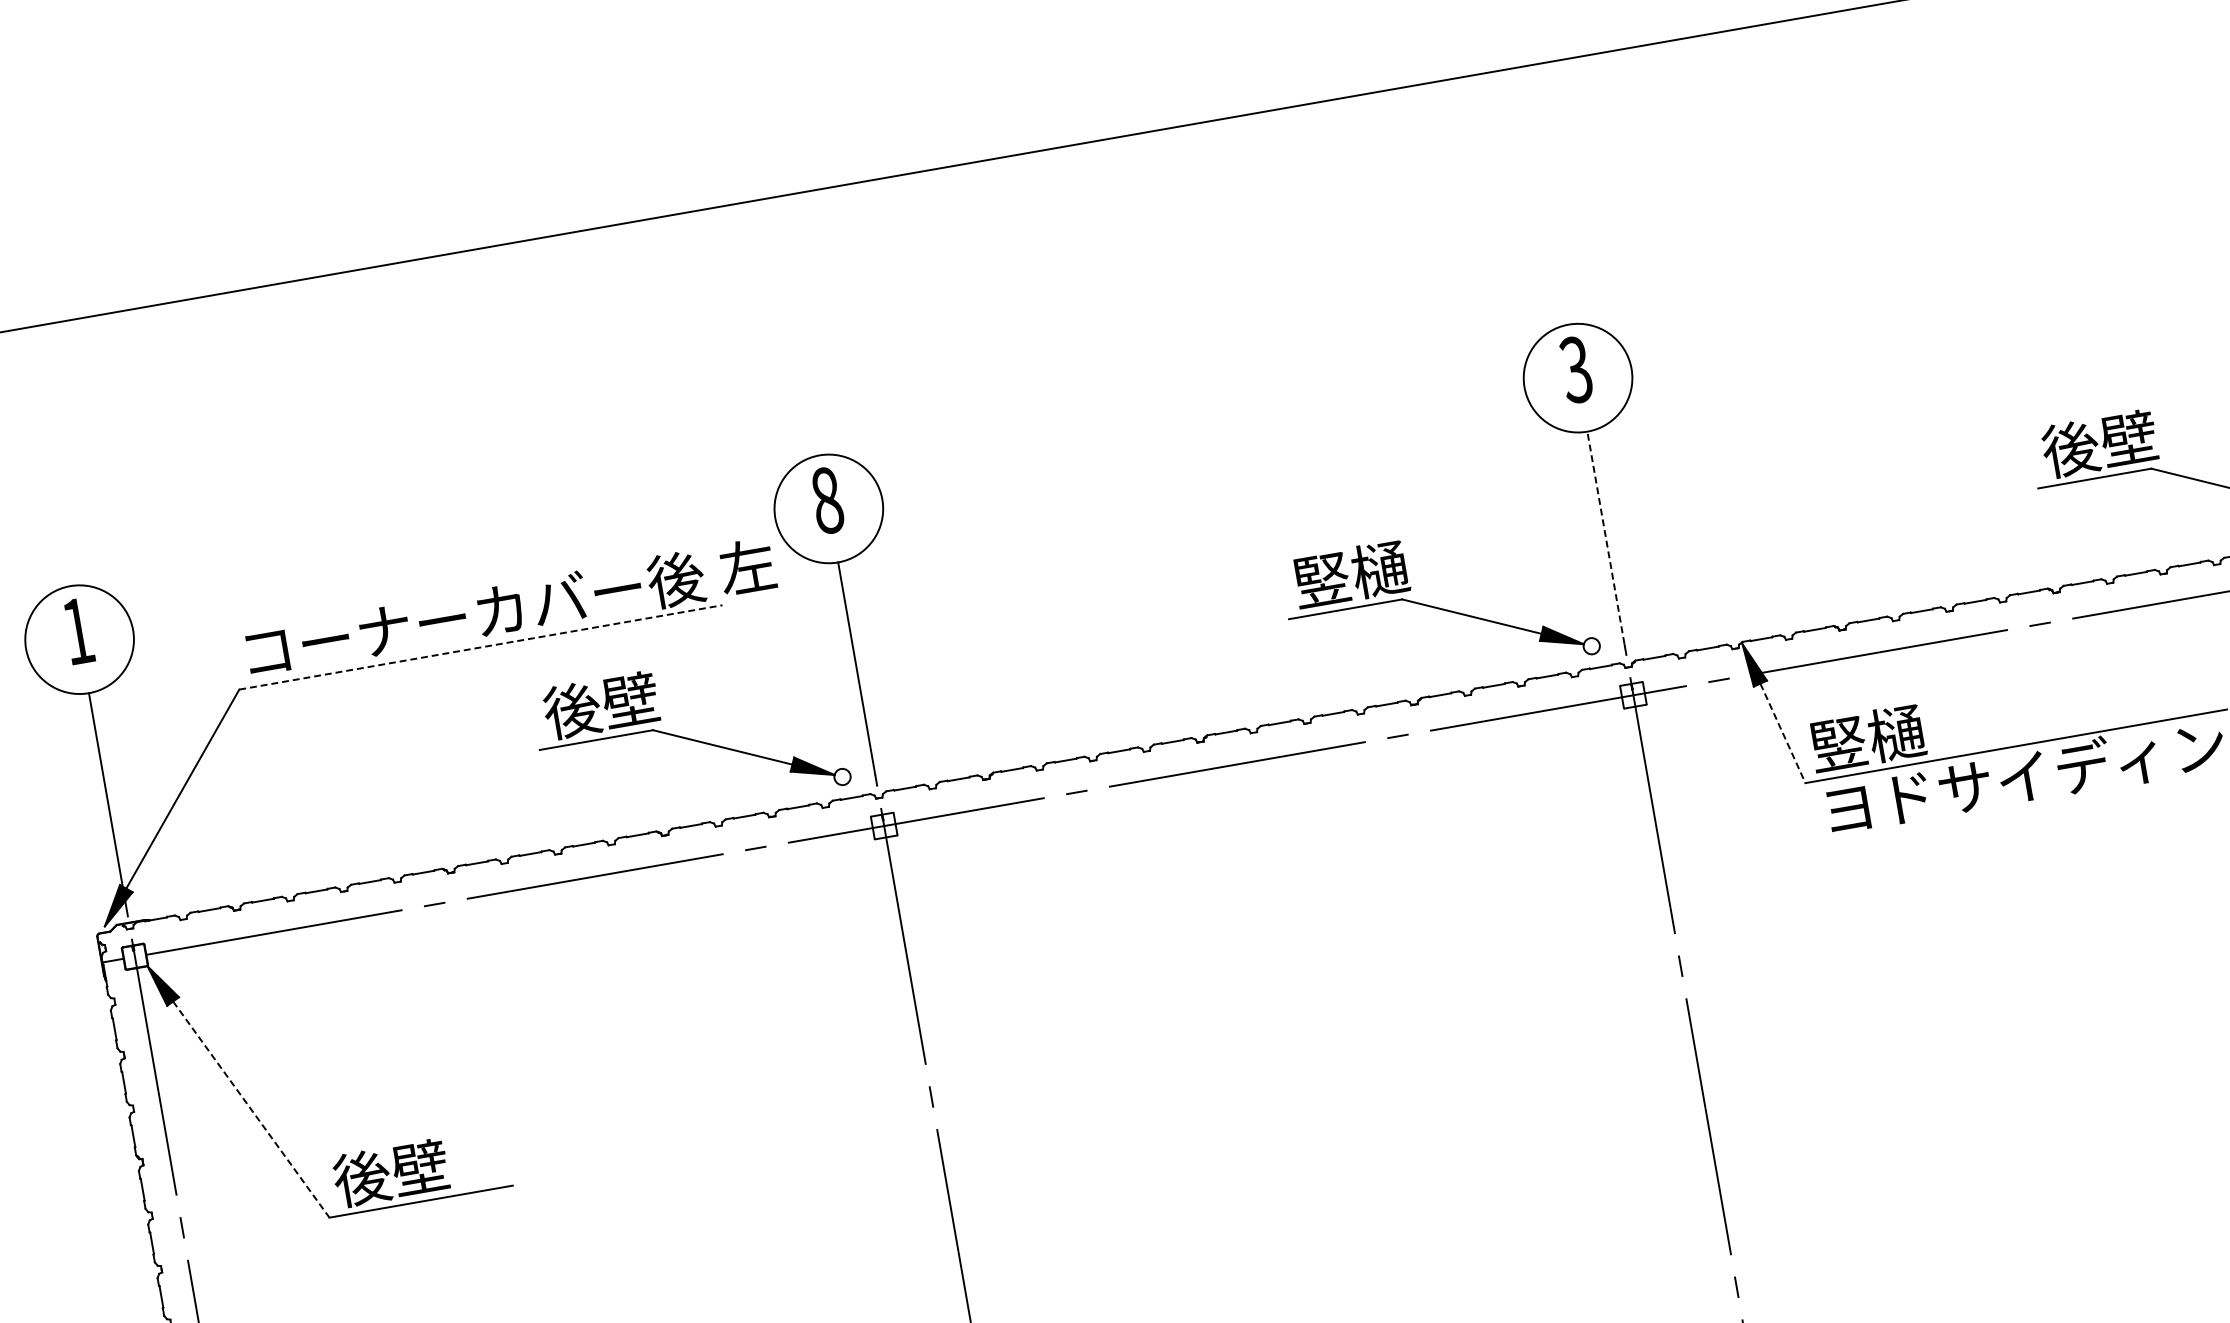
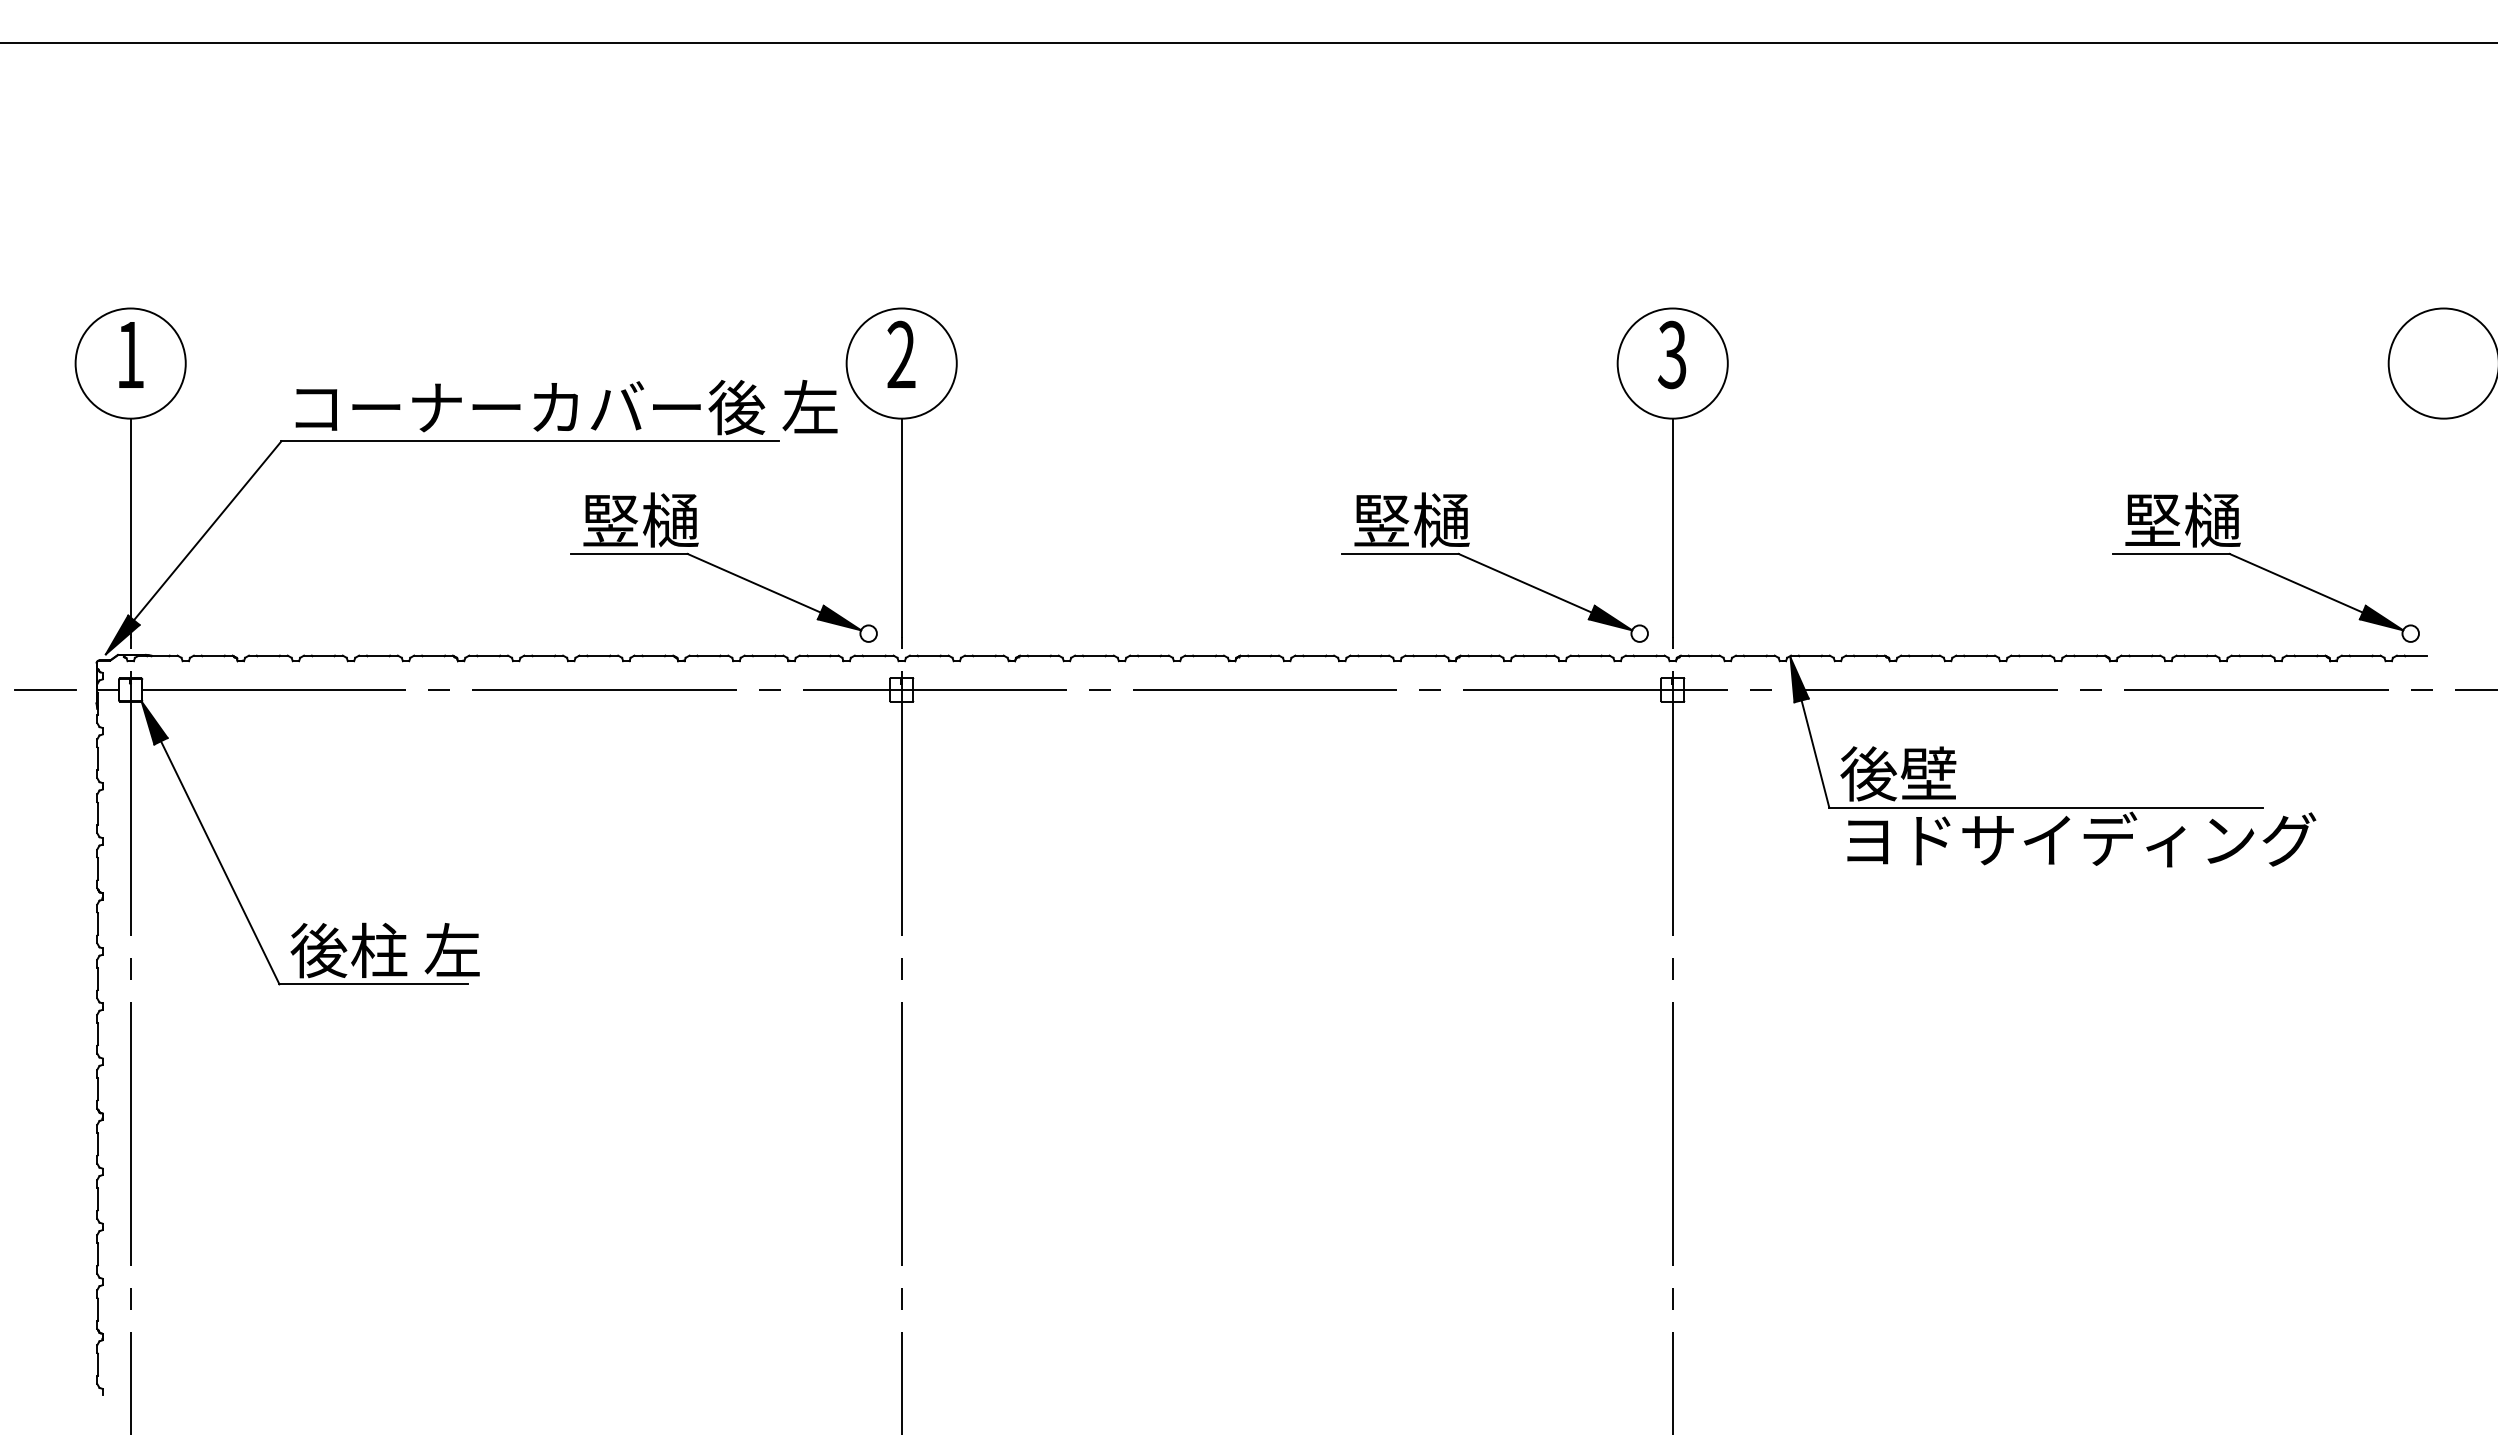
text: (2099, 443) -> (2182, 519), 後壁 -> 堅樋
text: (827, 500) -> (901, 354), 8 -> 2
line: (1605, 537) -> (1672, 527), dashed -> solid
line: (481, 647) -> (530, 441), dashed -> solid
text: (601, 704) -> (640, 519), 後壁 -> 竪樋
line: (1783, 733) -> (1815, 754), dashed -> solid
text: (1866, 738) -> (1898, 773), 竪樋 -> 後壁
line: (51, 971) -> (44, 689), added
line: (251, 1110) -> (220, 863), dashed -> solid
text: (455, 1160) -> (415, 949), 後壁 -> 後柱 左

